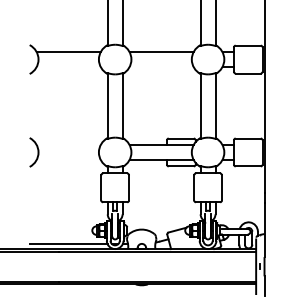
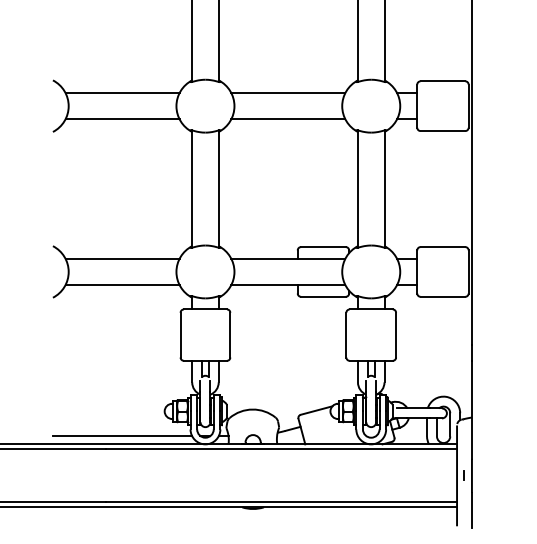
line: (68, 67) -> (122, 120), added
line: (161, 67) -> (288, 120), added
line: (68, 145) -> (122, 259), added
line: (68, 159) -> (122, 284), added

